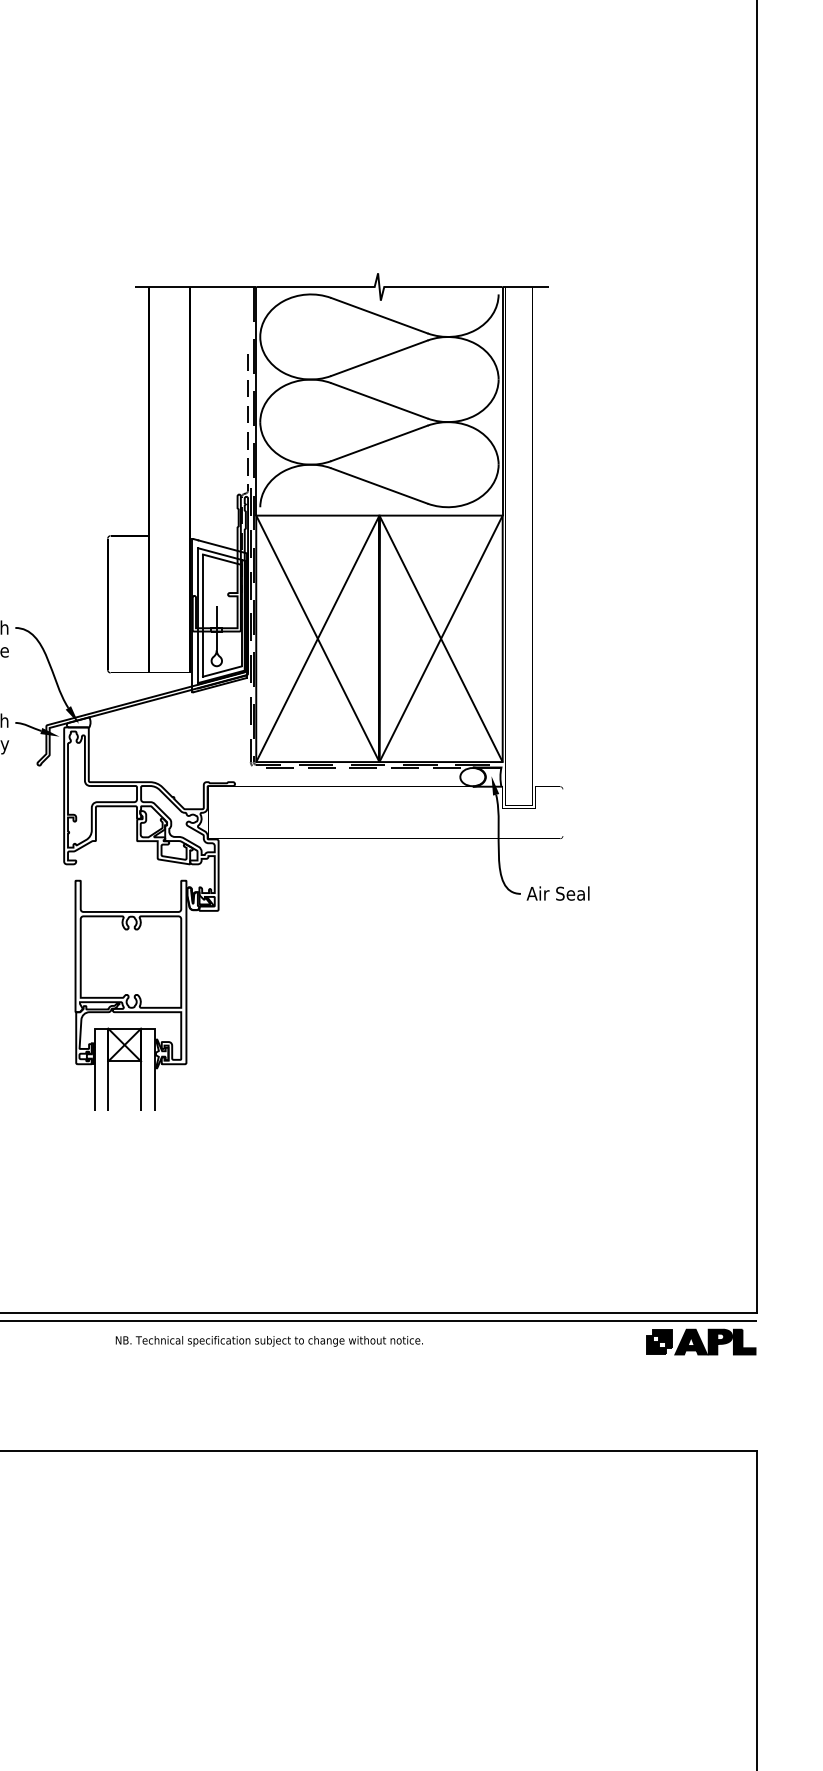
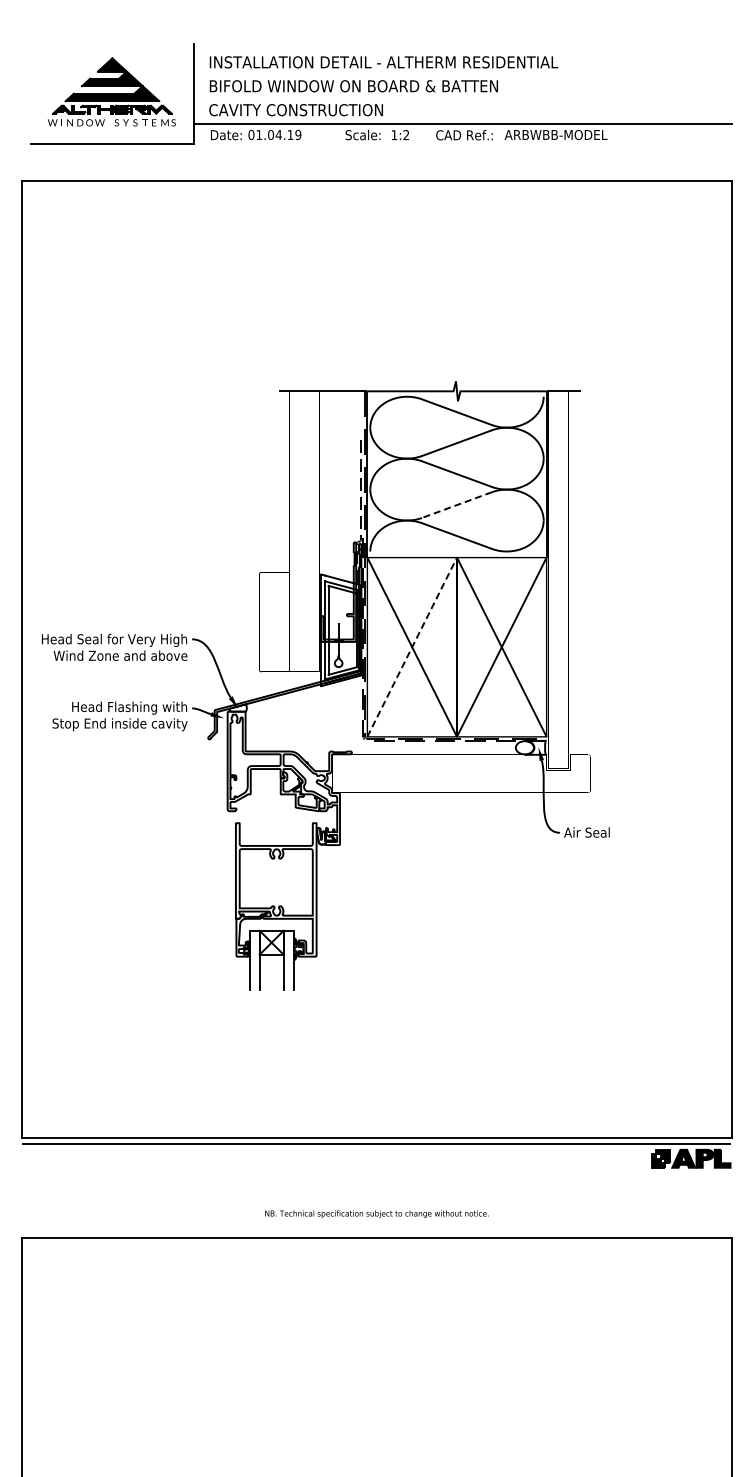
line: (378, 443) -> (456, 505), solid -> dashed
line: (318, 637) -> (412, 646), solid -> dashed
text: (268, 1341) -> (376, 1214), moved

